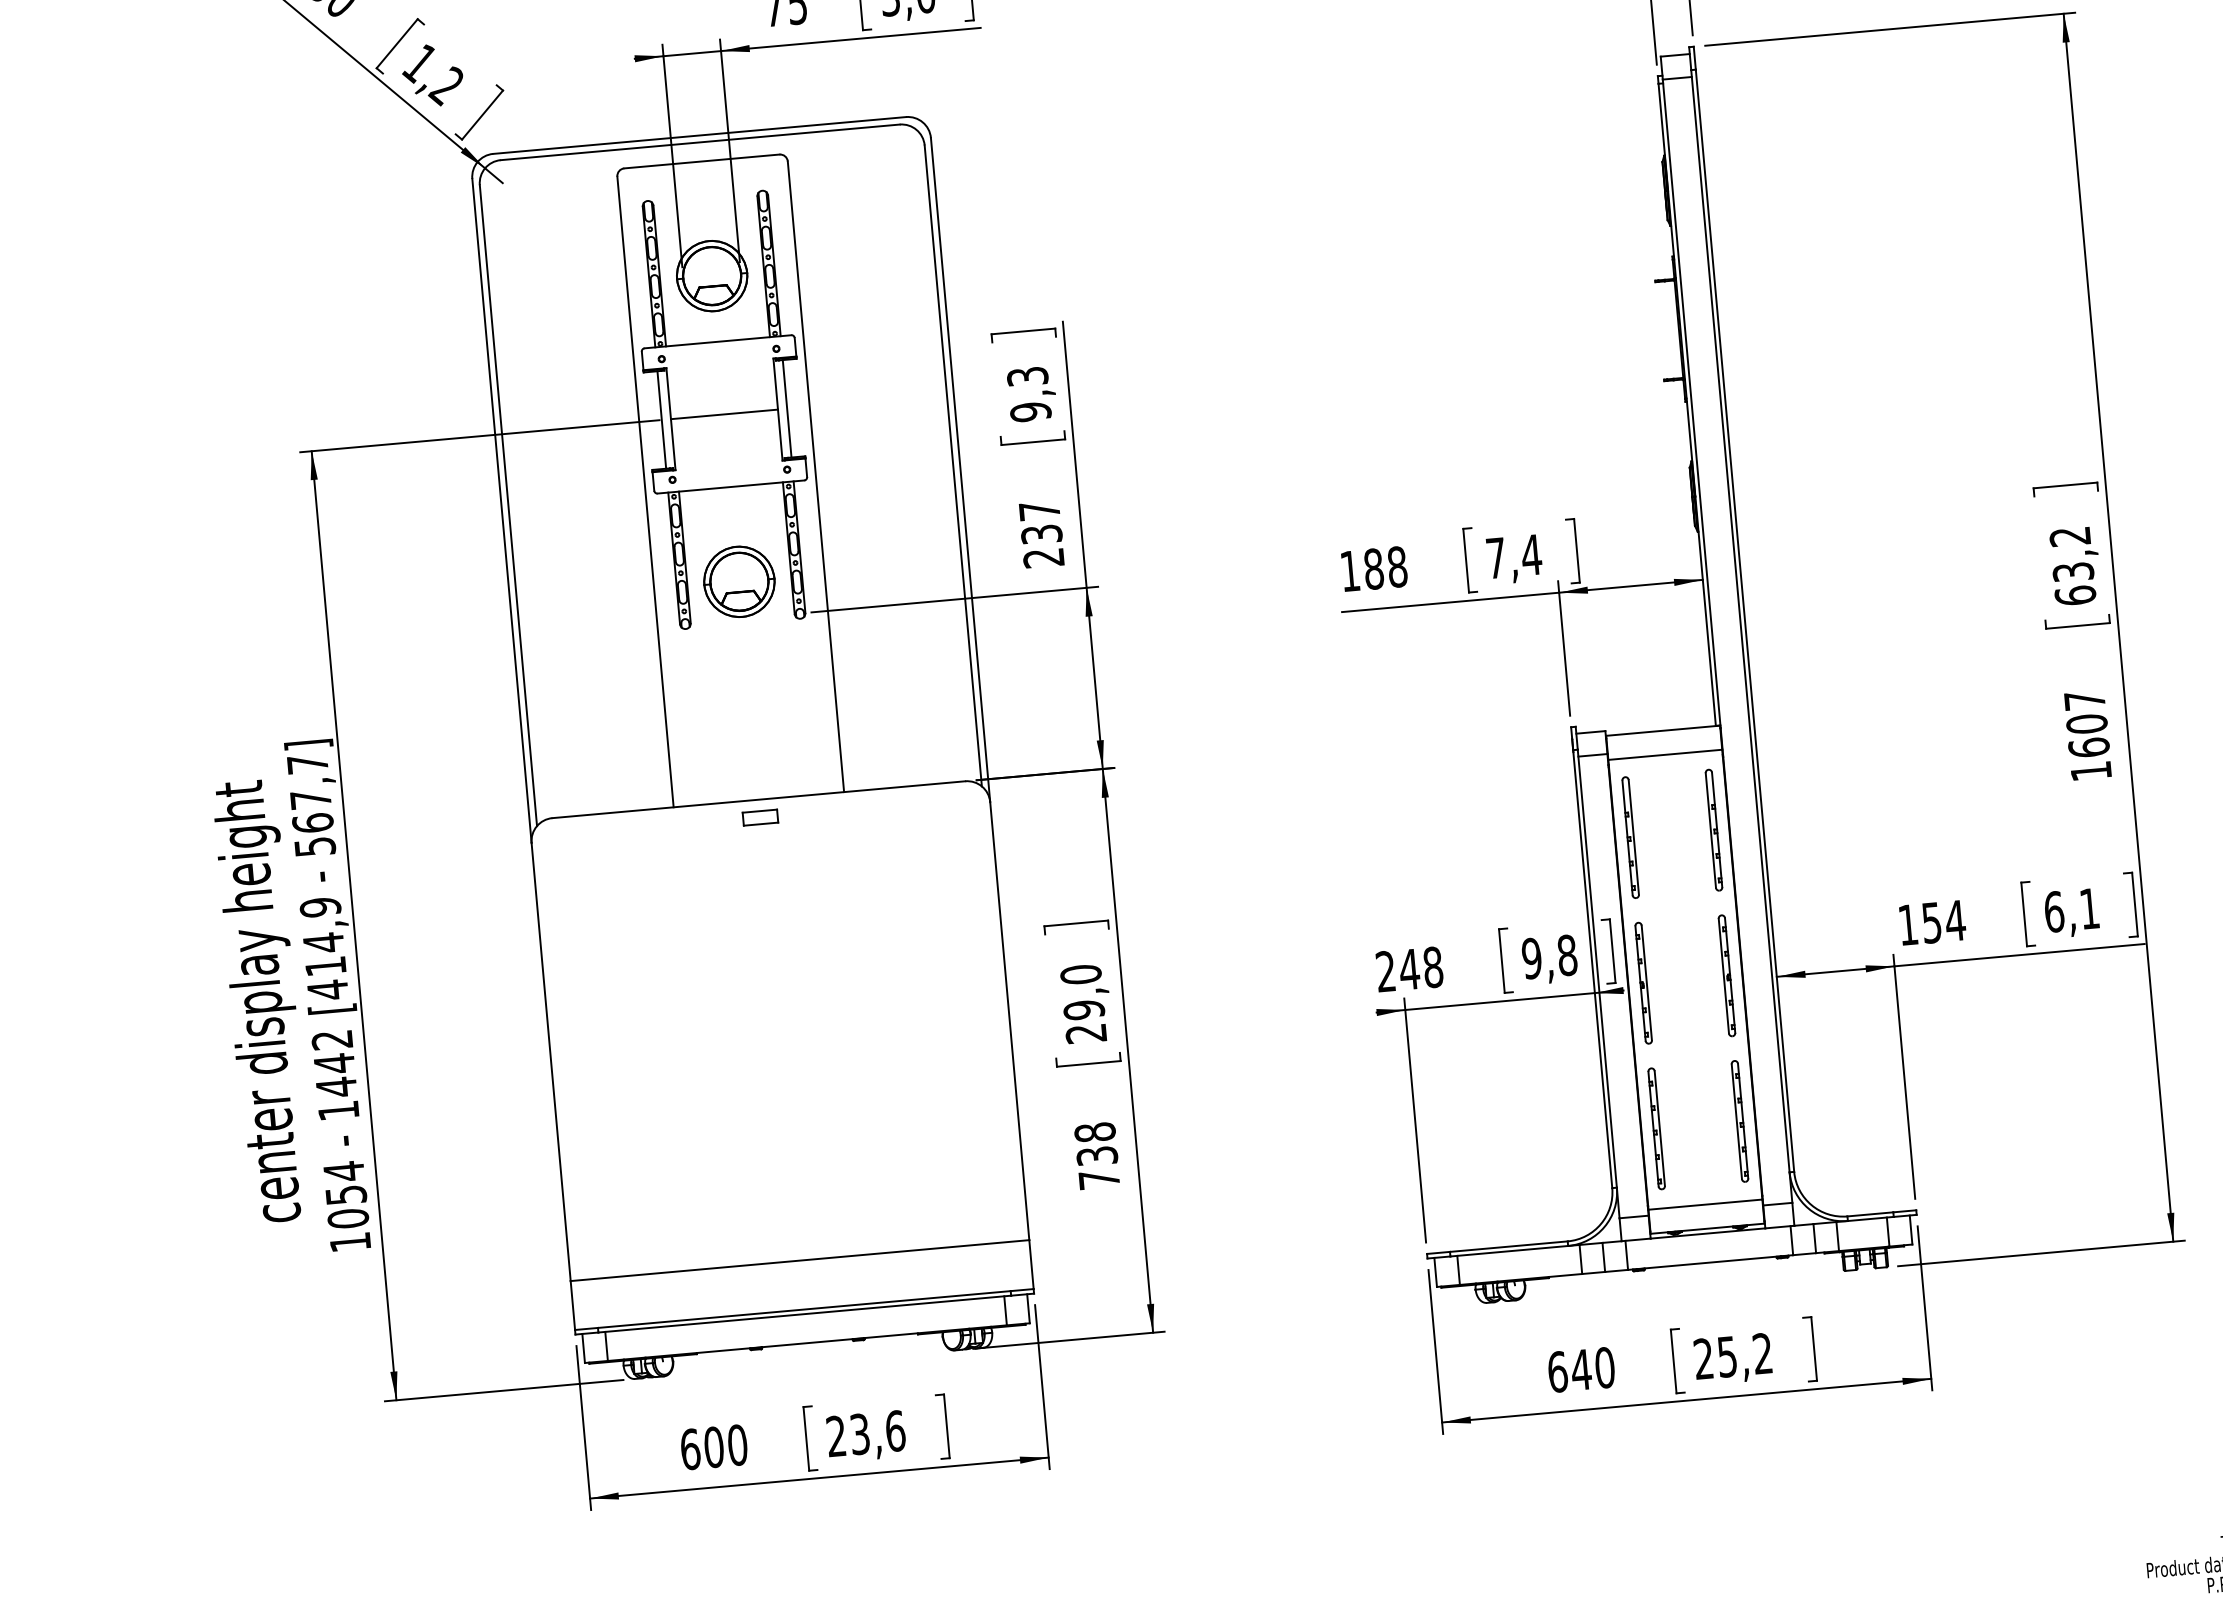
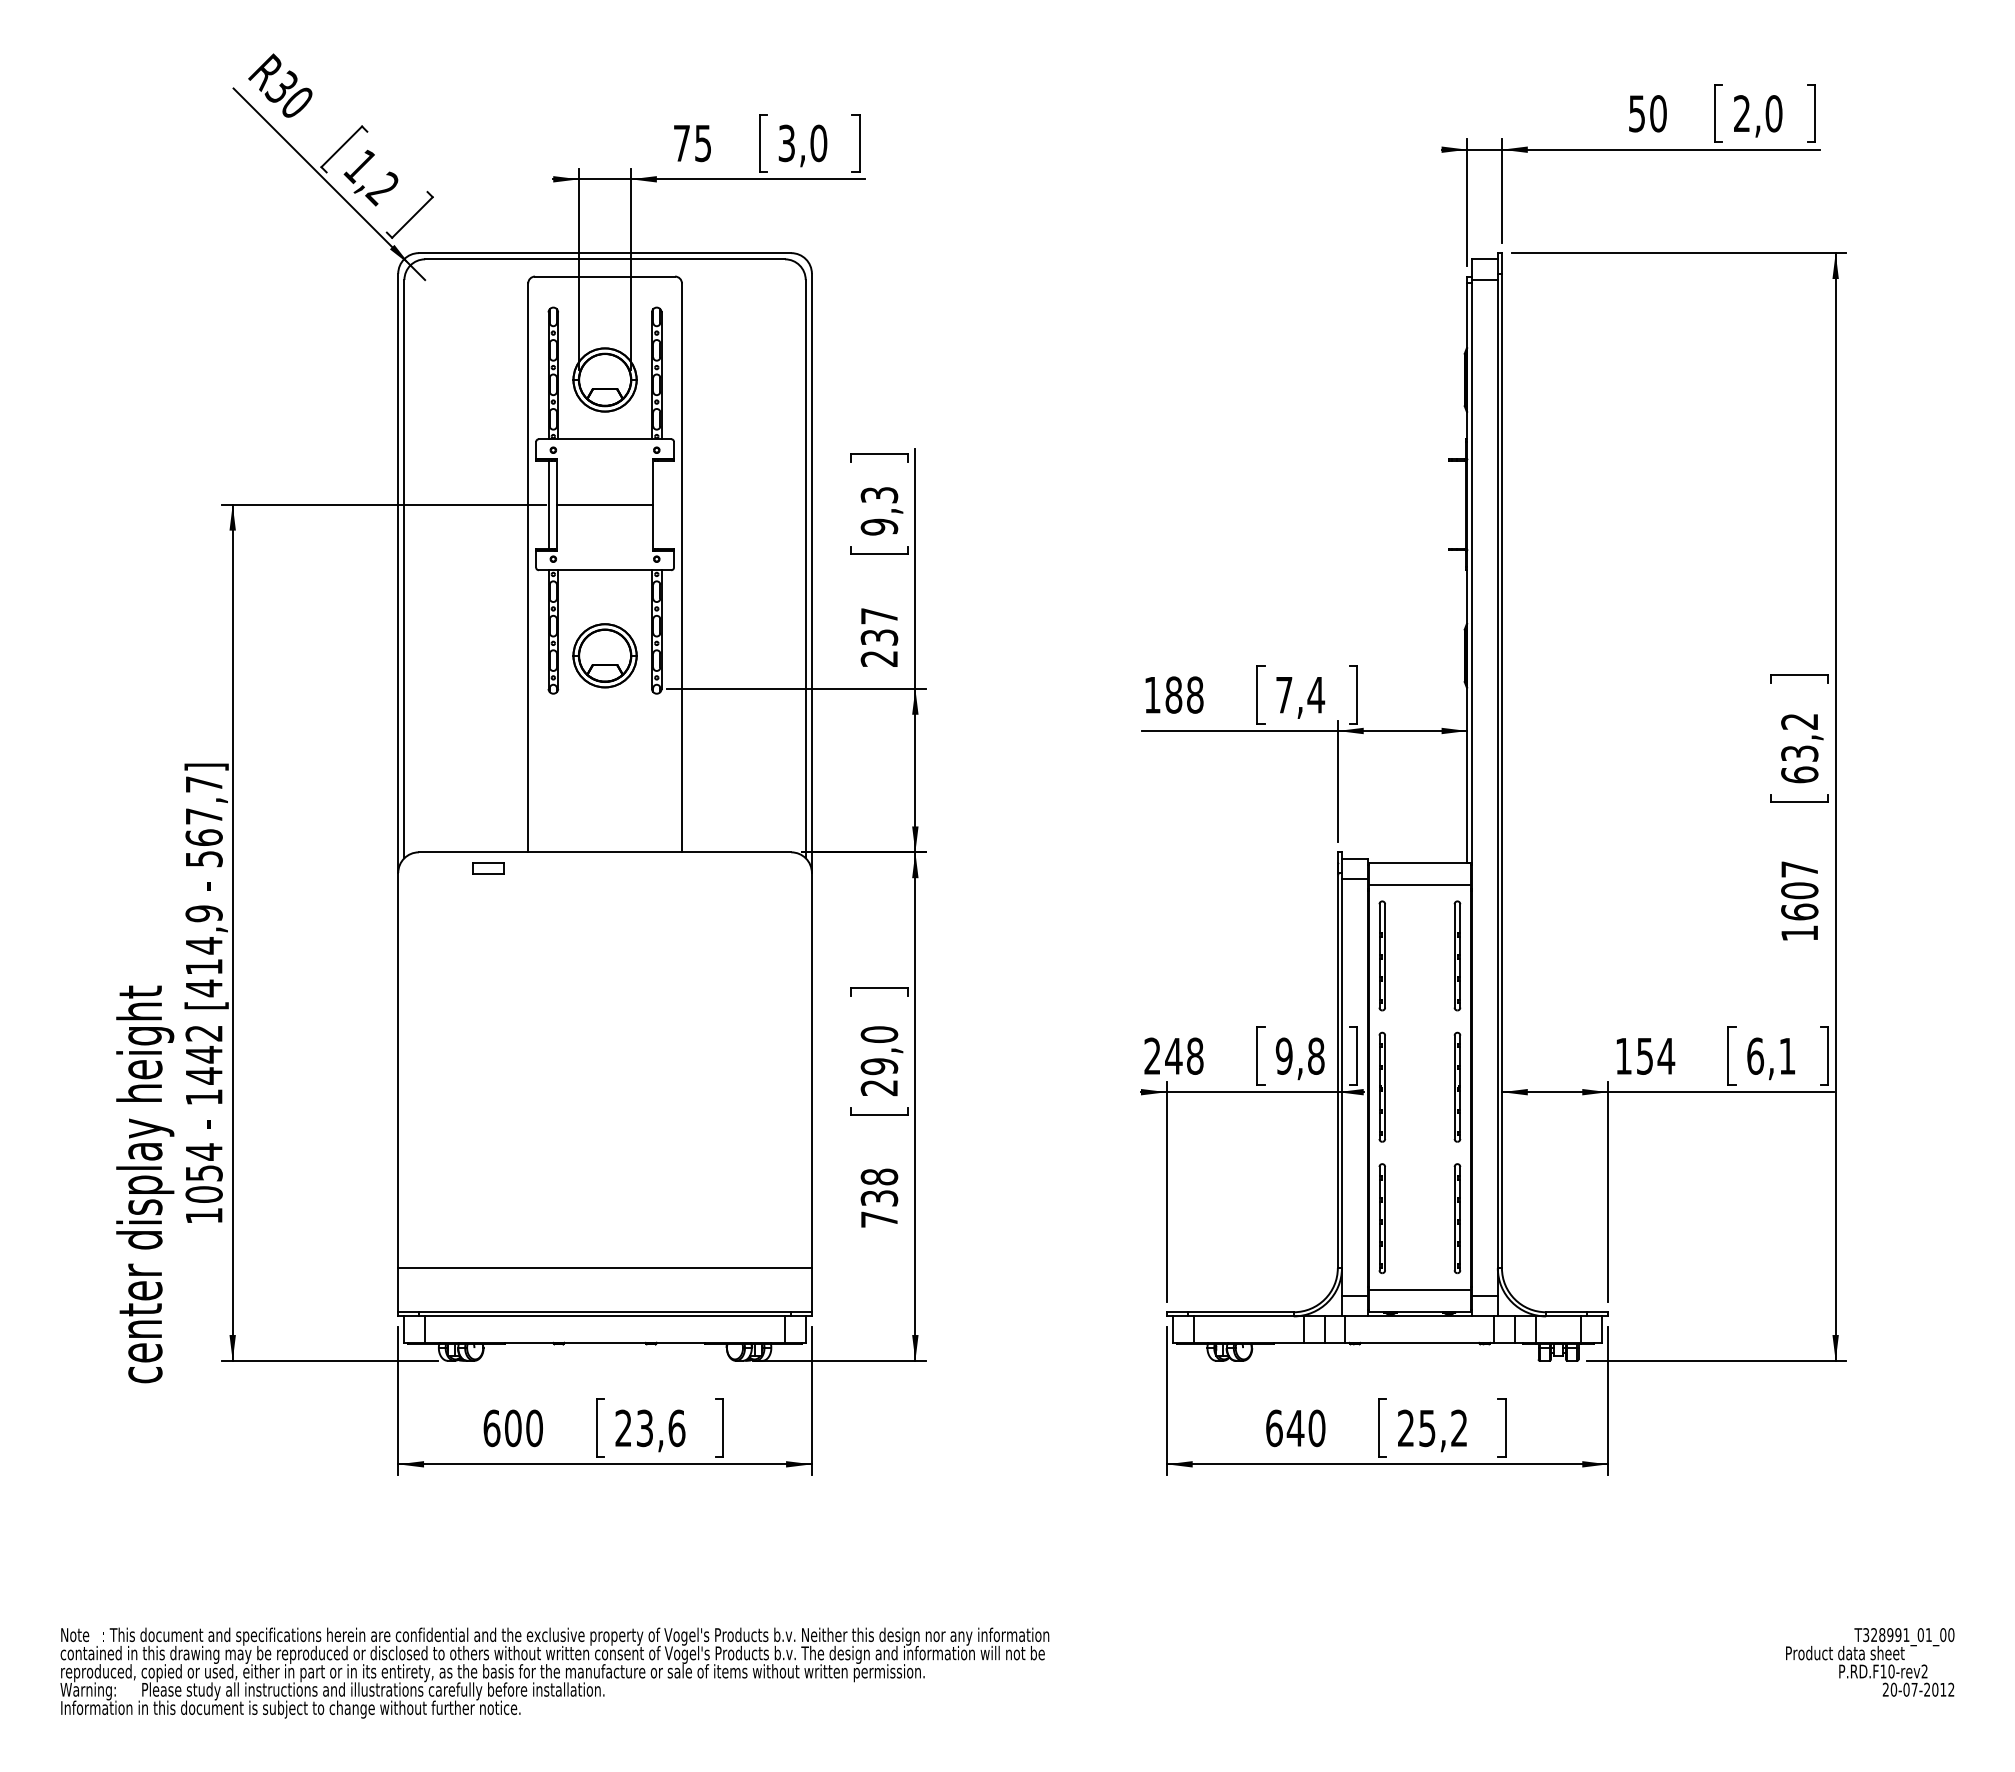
line: (786, 408) -> (661, 504), removed
part: (760, 817) -> (488, 868), moved
text: (263, 1001) -> (145, 1184), moved

